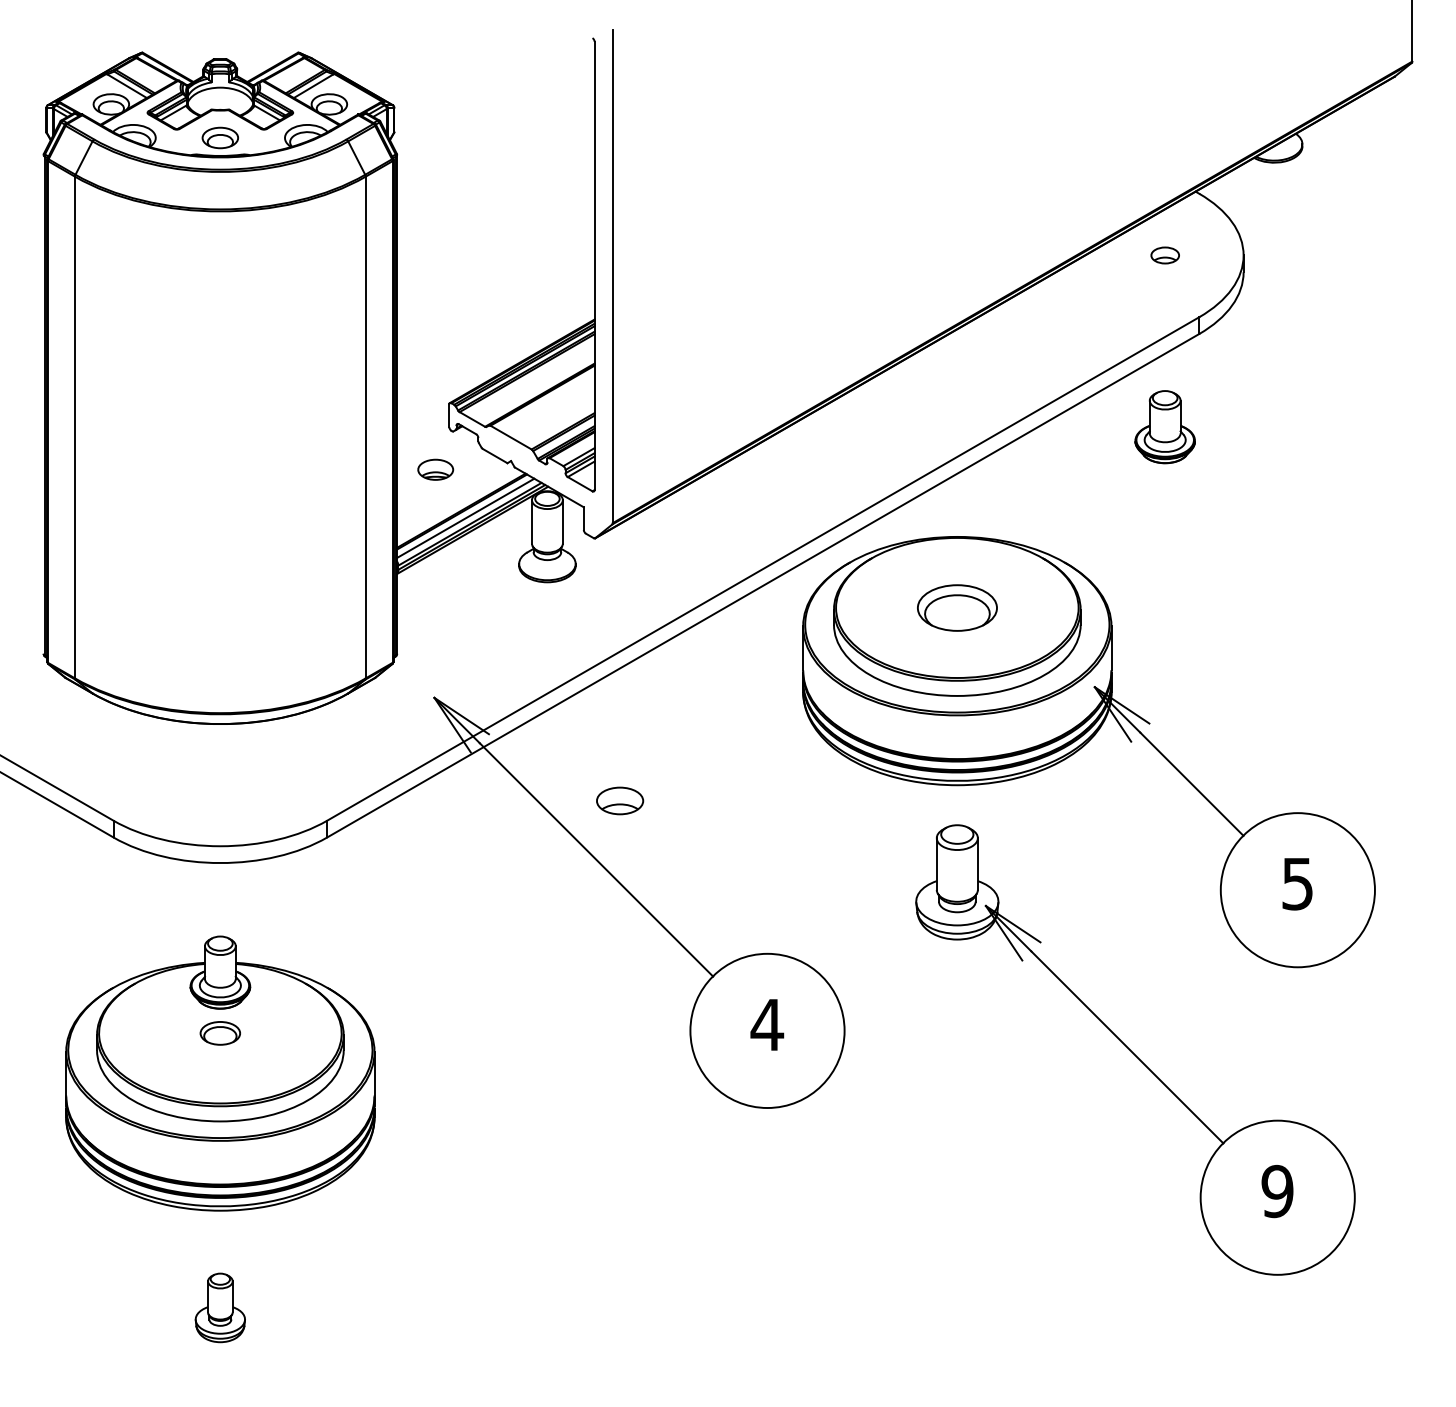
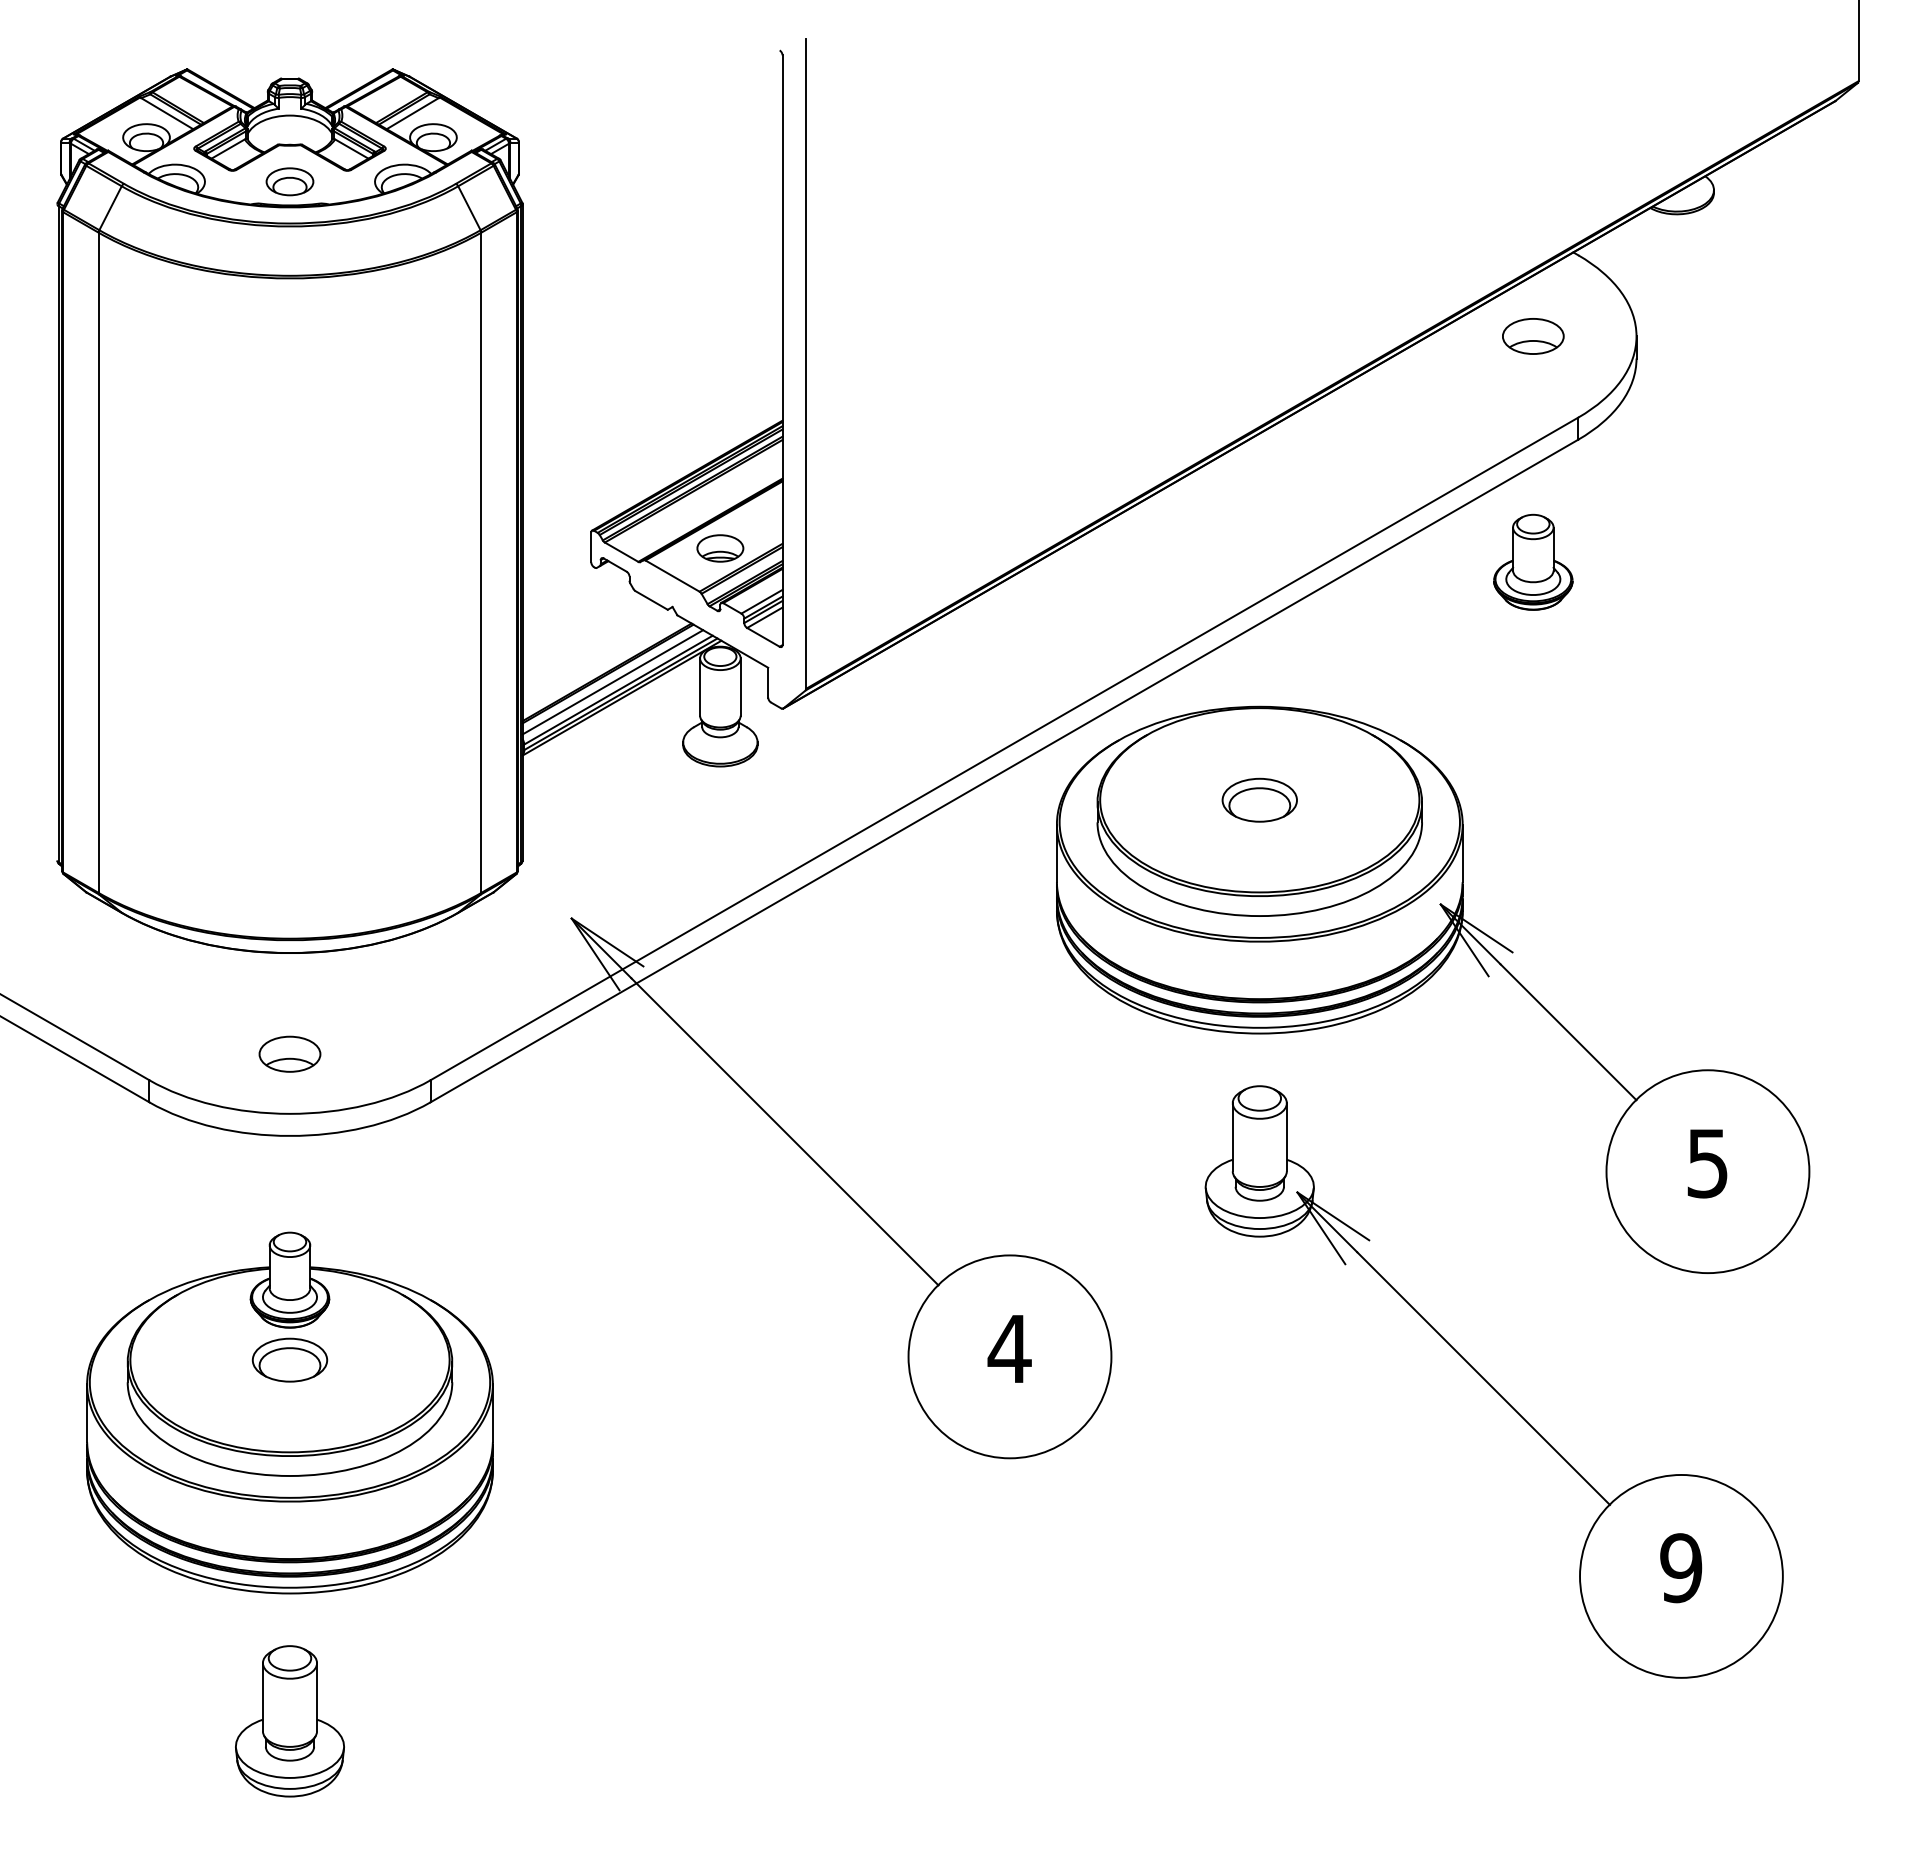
part: (1165, 255) -> (1533, 336), size x1.67
part: (435, 469) -> (720, 548), moved
part: (957, 607) -> (1259, 799), size x0.71
part: (619, 800) -> (289, 1053), moved
part: (220, 1032) -> (289, 1359), size x1.43
part: (220, 1308) -> (289, 1721), size x1.67

